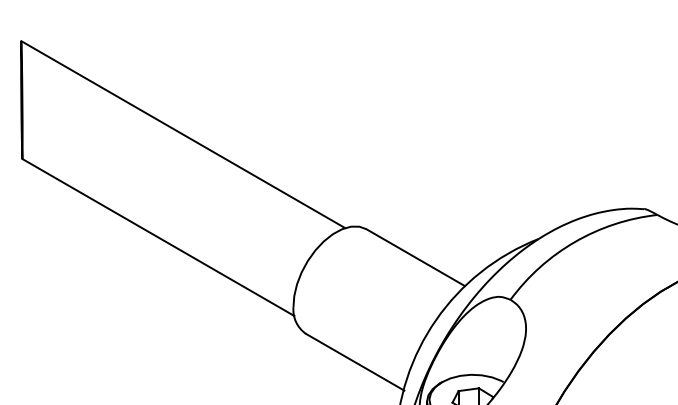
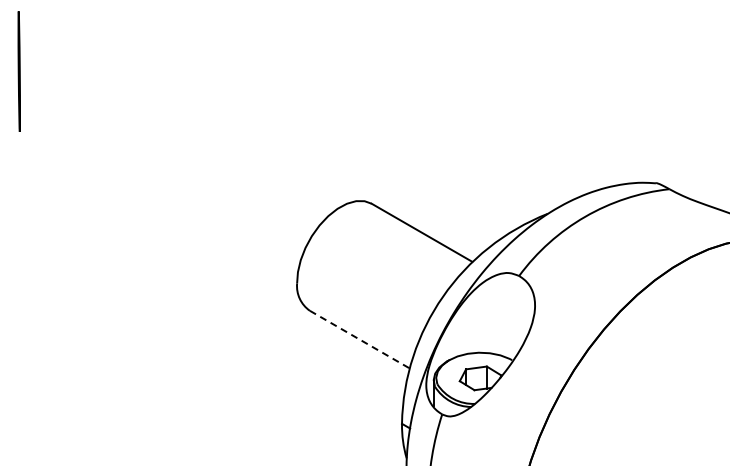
line: (183, 134) -> (184, 106), removed
line: (157, 236) -> (158, 211), removed
line: (355, 362) -> (360, 340), solid -> dashed

